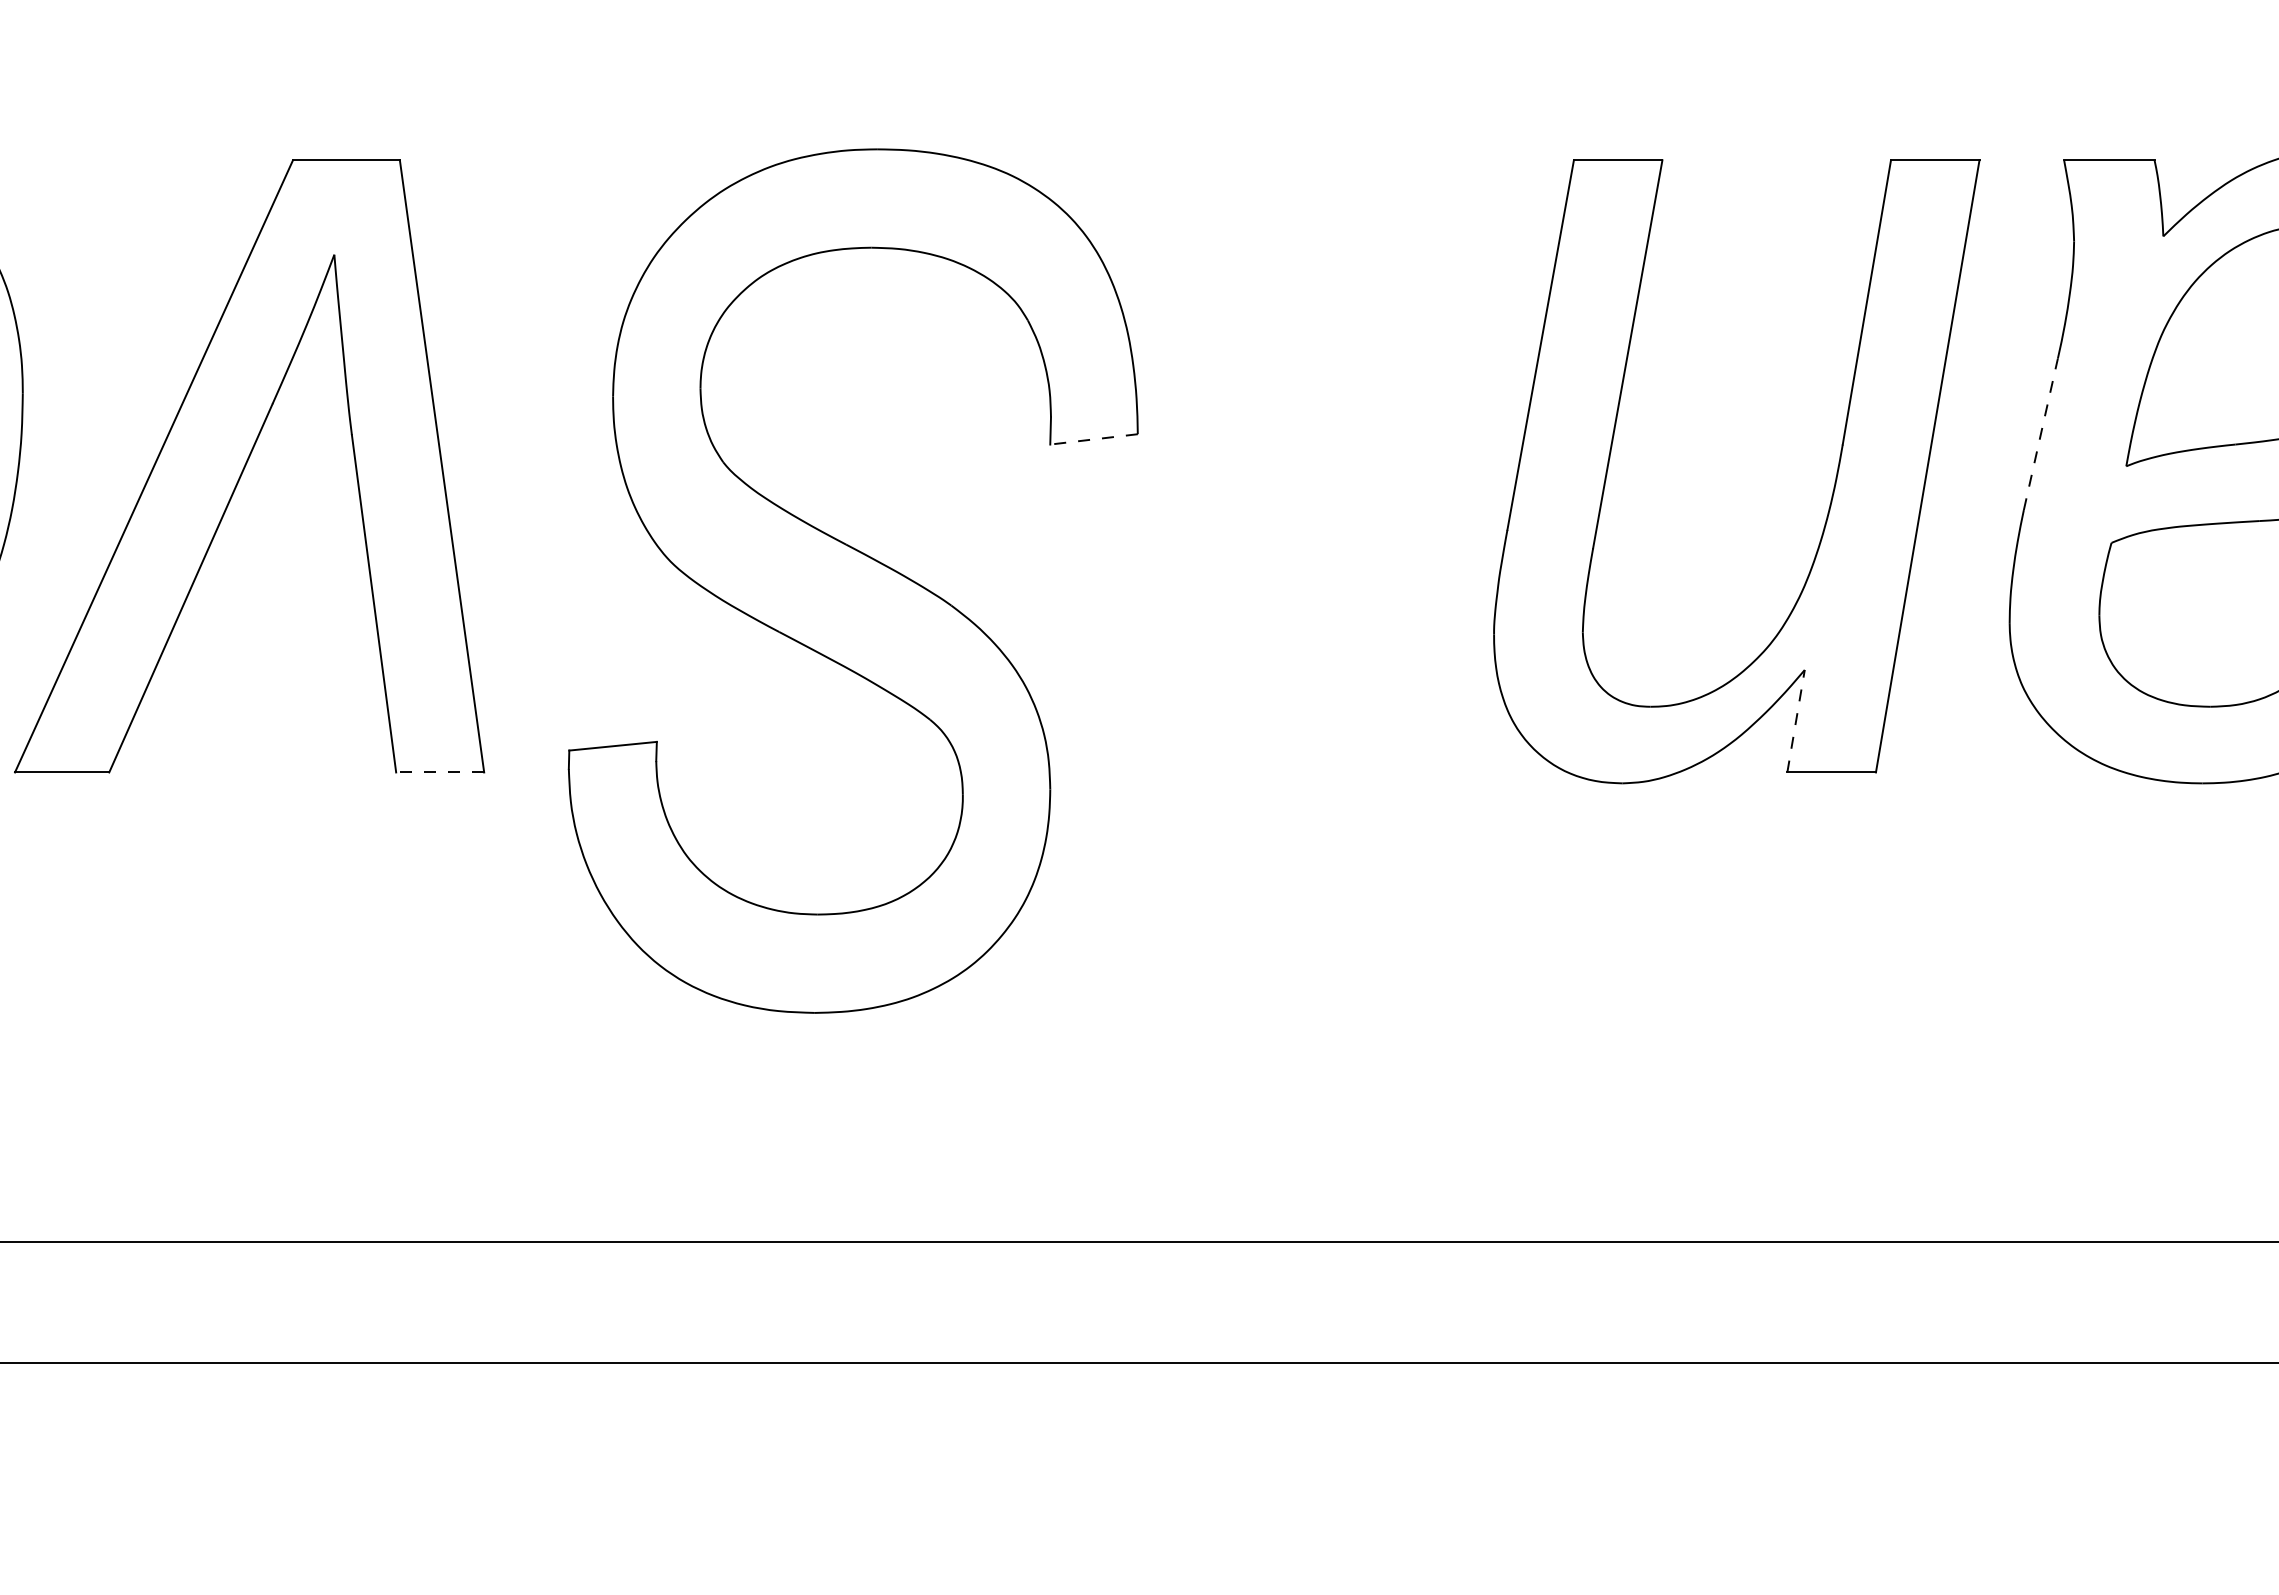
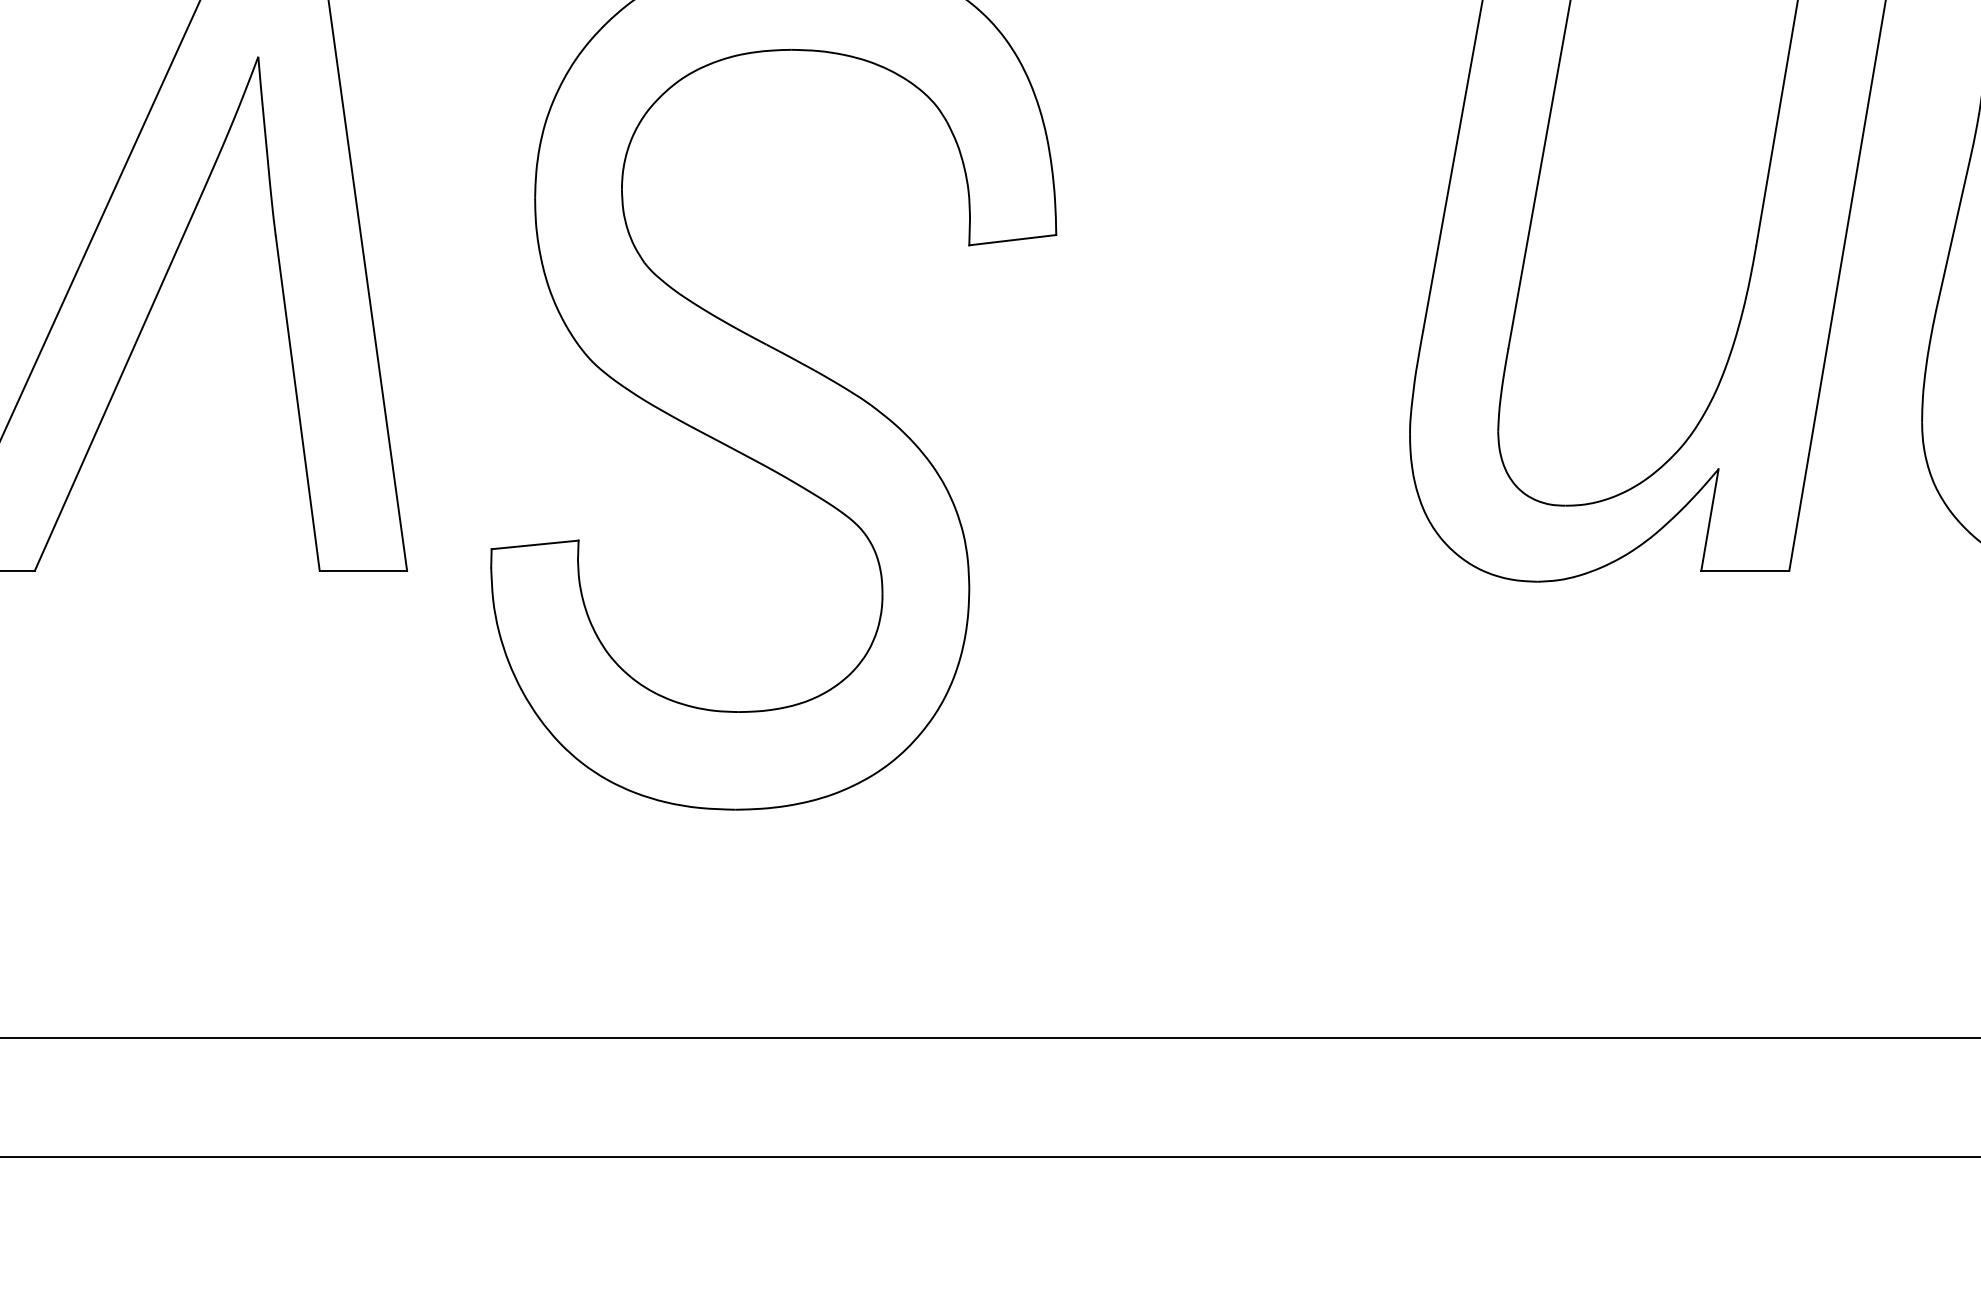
line: (2040, 434) -> (1952, 235), dashed -> solid
line: (1093, 439) -> (1012, 240), dashed -> solid
line: (1796, 721) -> (1710, 520), dashed -> solid
line: (439, 772) -> (362, 570), dashed -> solid

